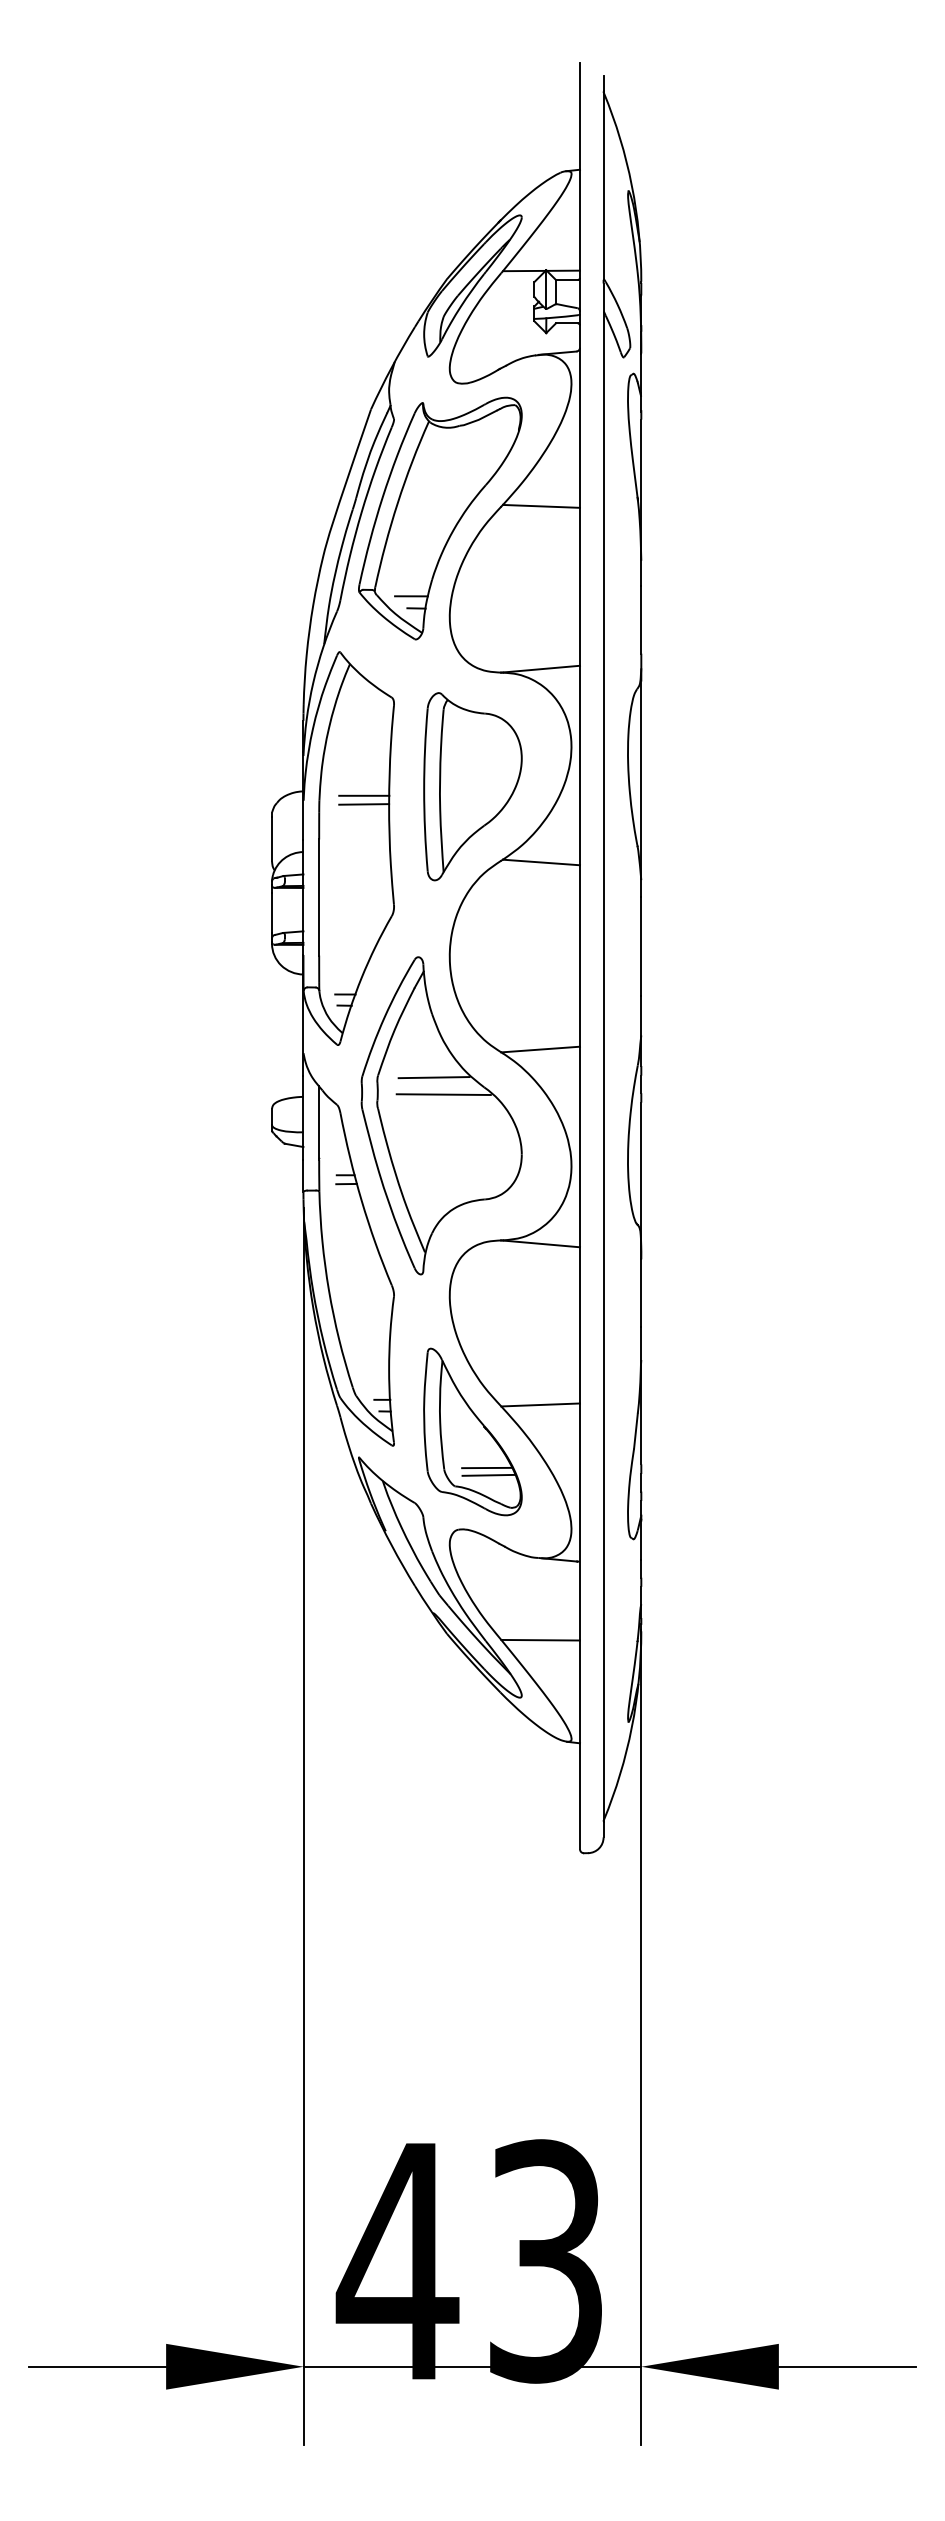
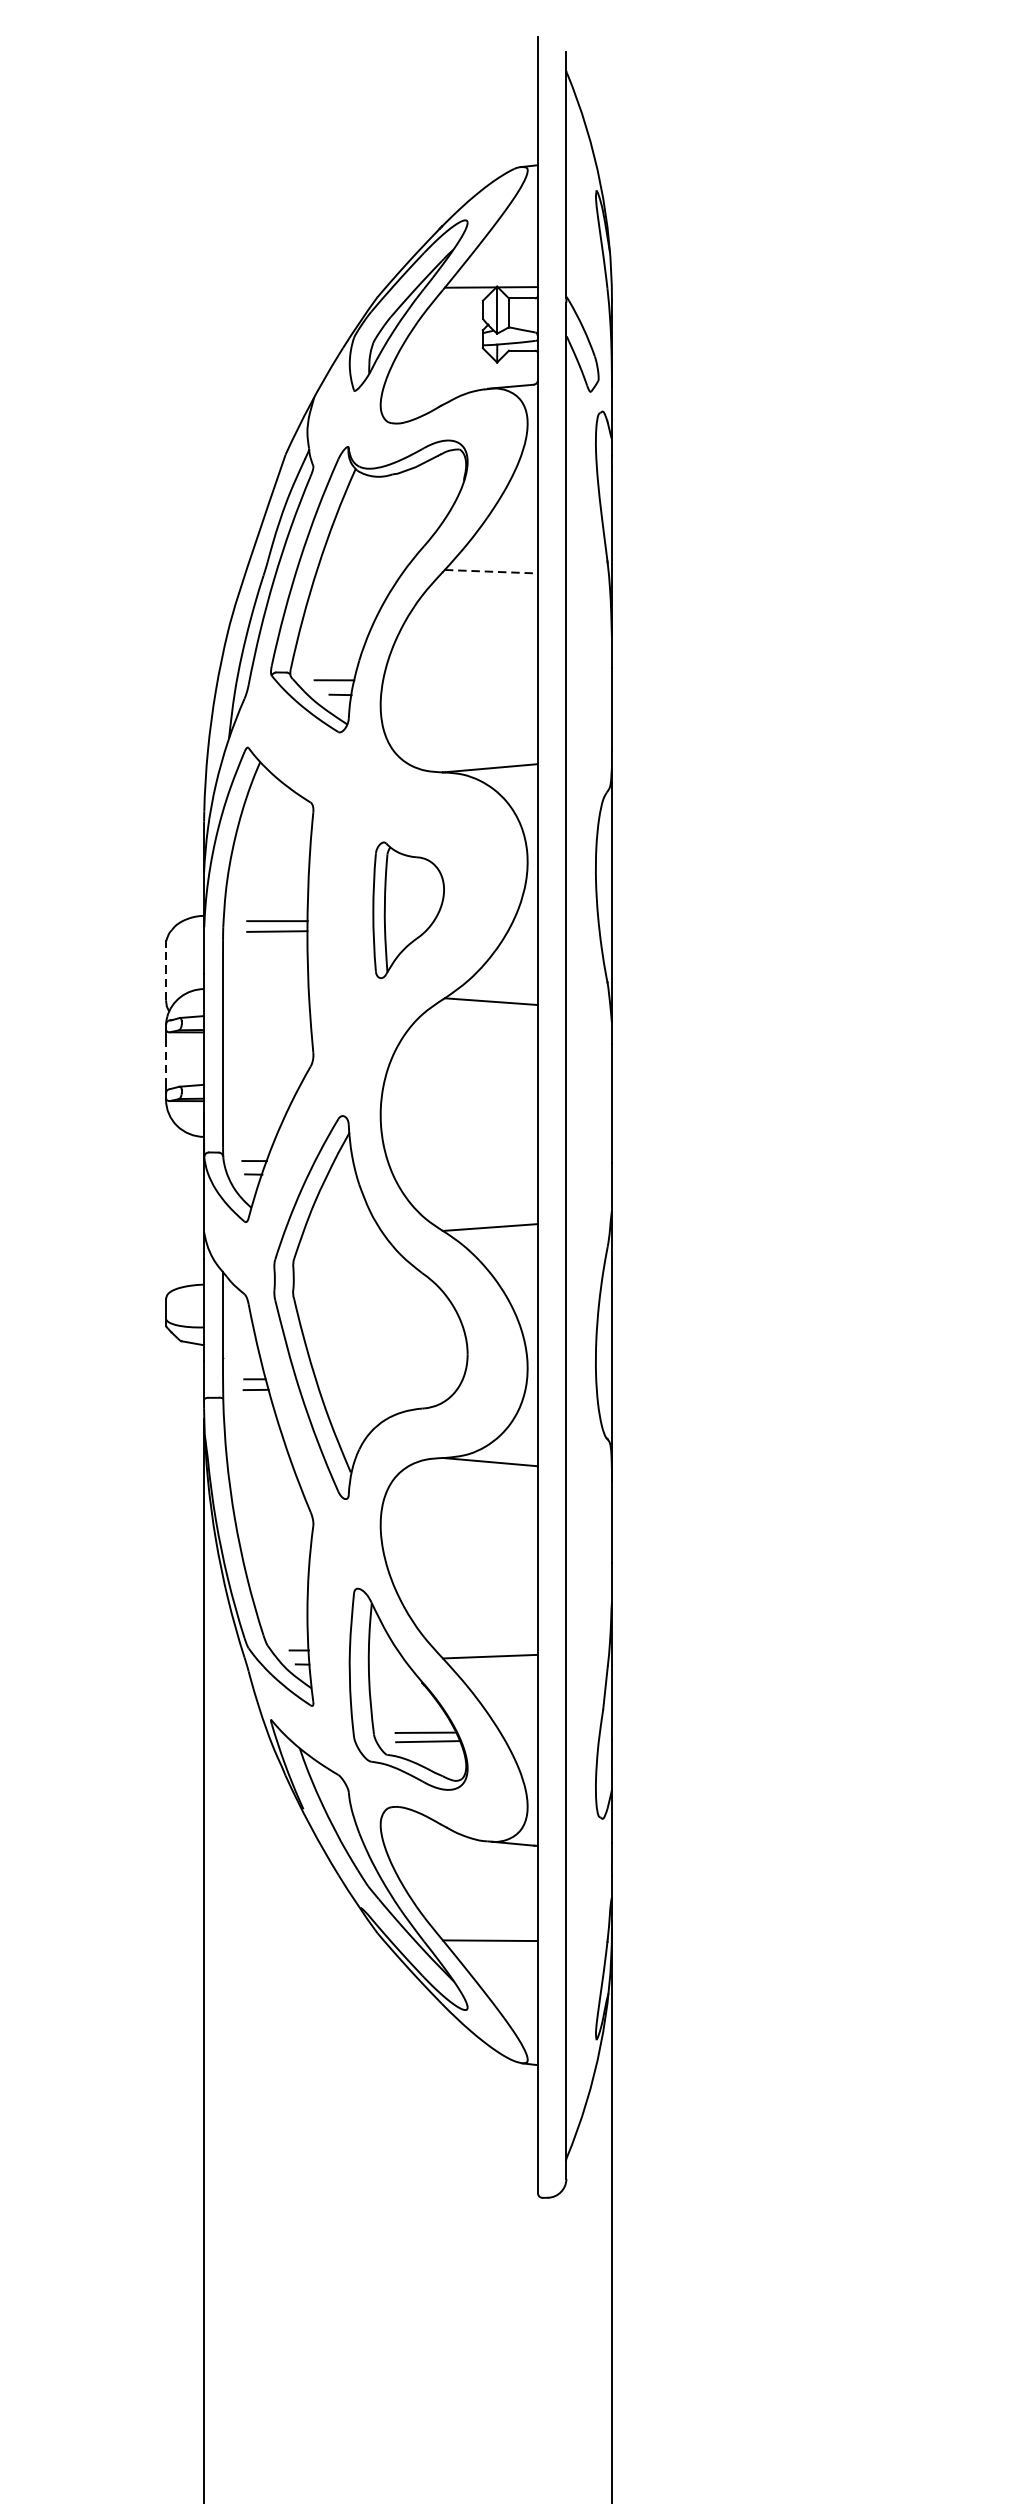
line: (541, 506) -> (491, 571), solid -> dashed
part: (472, 786) -> (408, 909), size x0.6
line: (272, 838) -> (166, 972), solid -> dashed
line: (272, 913) -> (166, 1063), solid -> dashed
line: (433, 1077) -> (361, 1261), removed
line: (443, 1094) -> (373, 1281), removed

